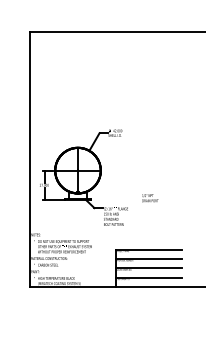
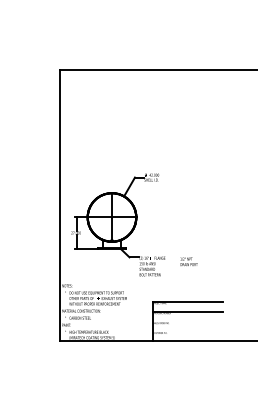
text: (149, 197) -> (188, 261), moved
line: (148, 268) -> (187, 321), removed
line: (148, 277) -> (187, 331), removed

